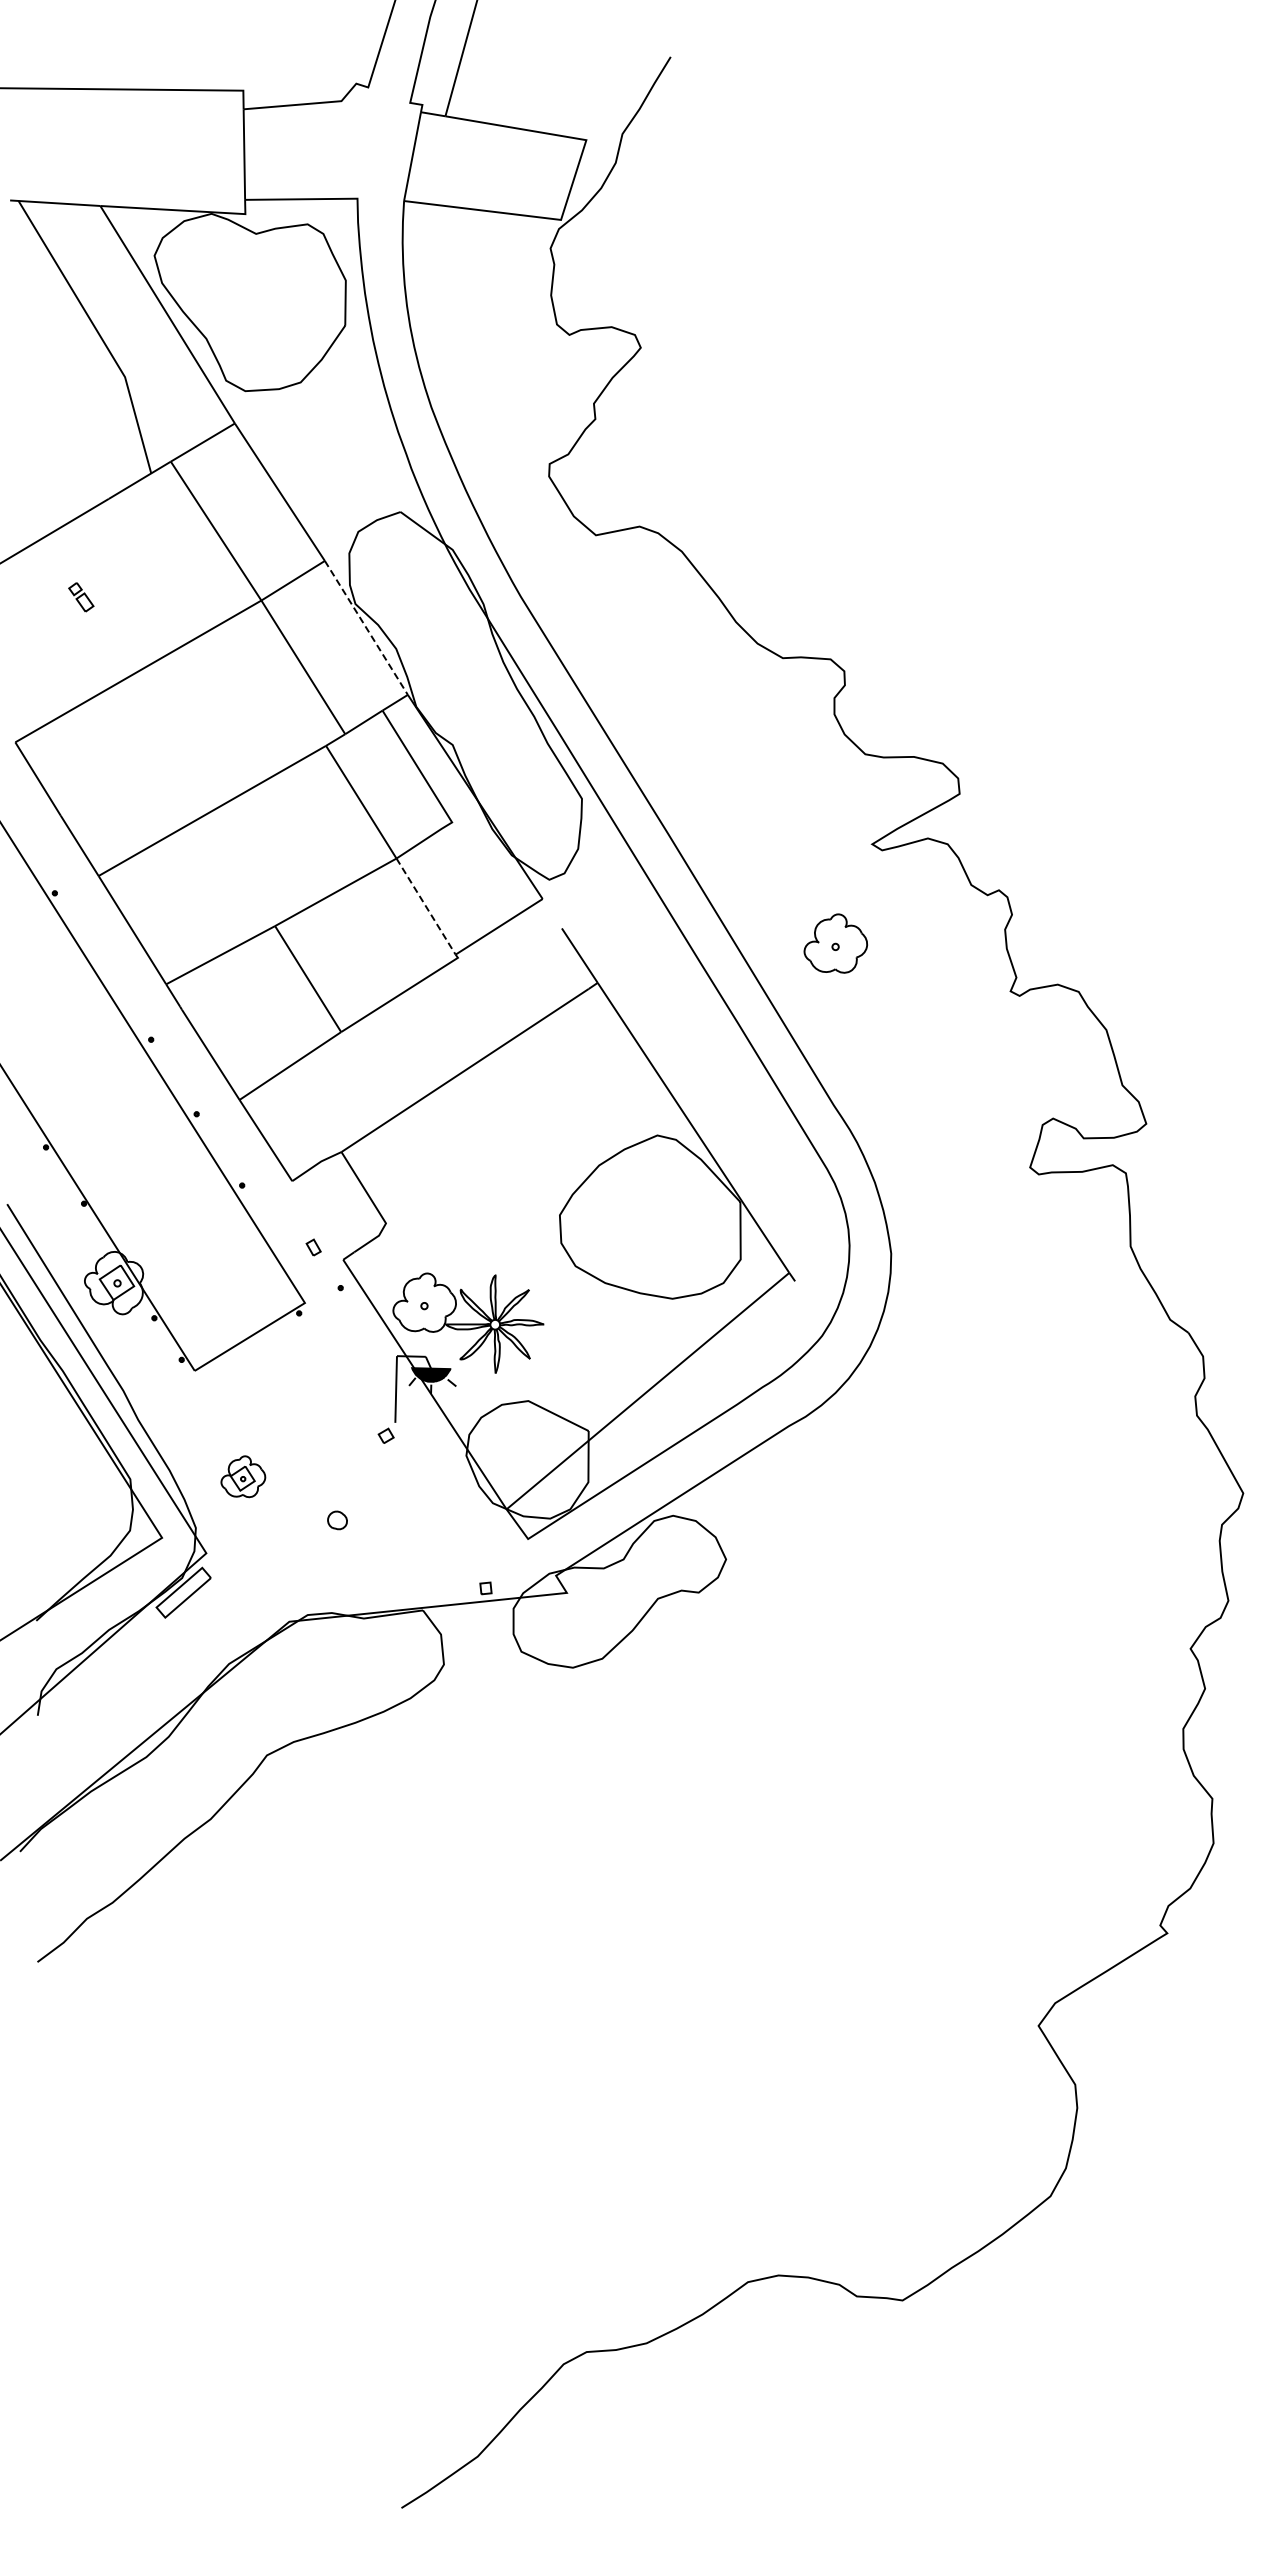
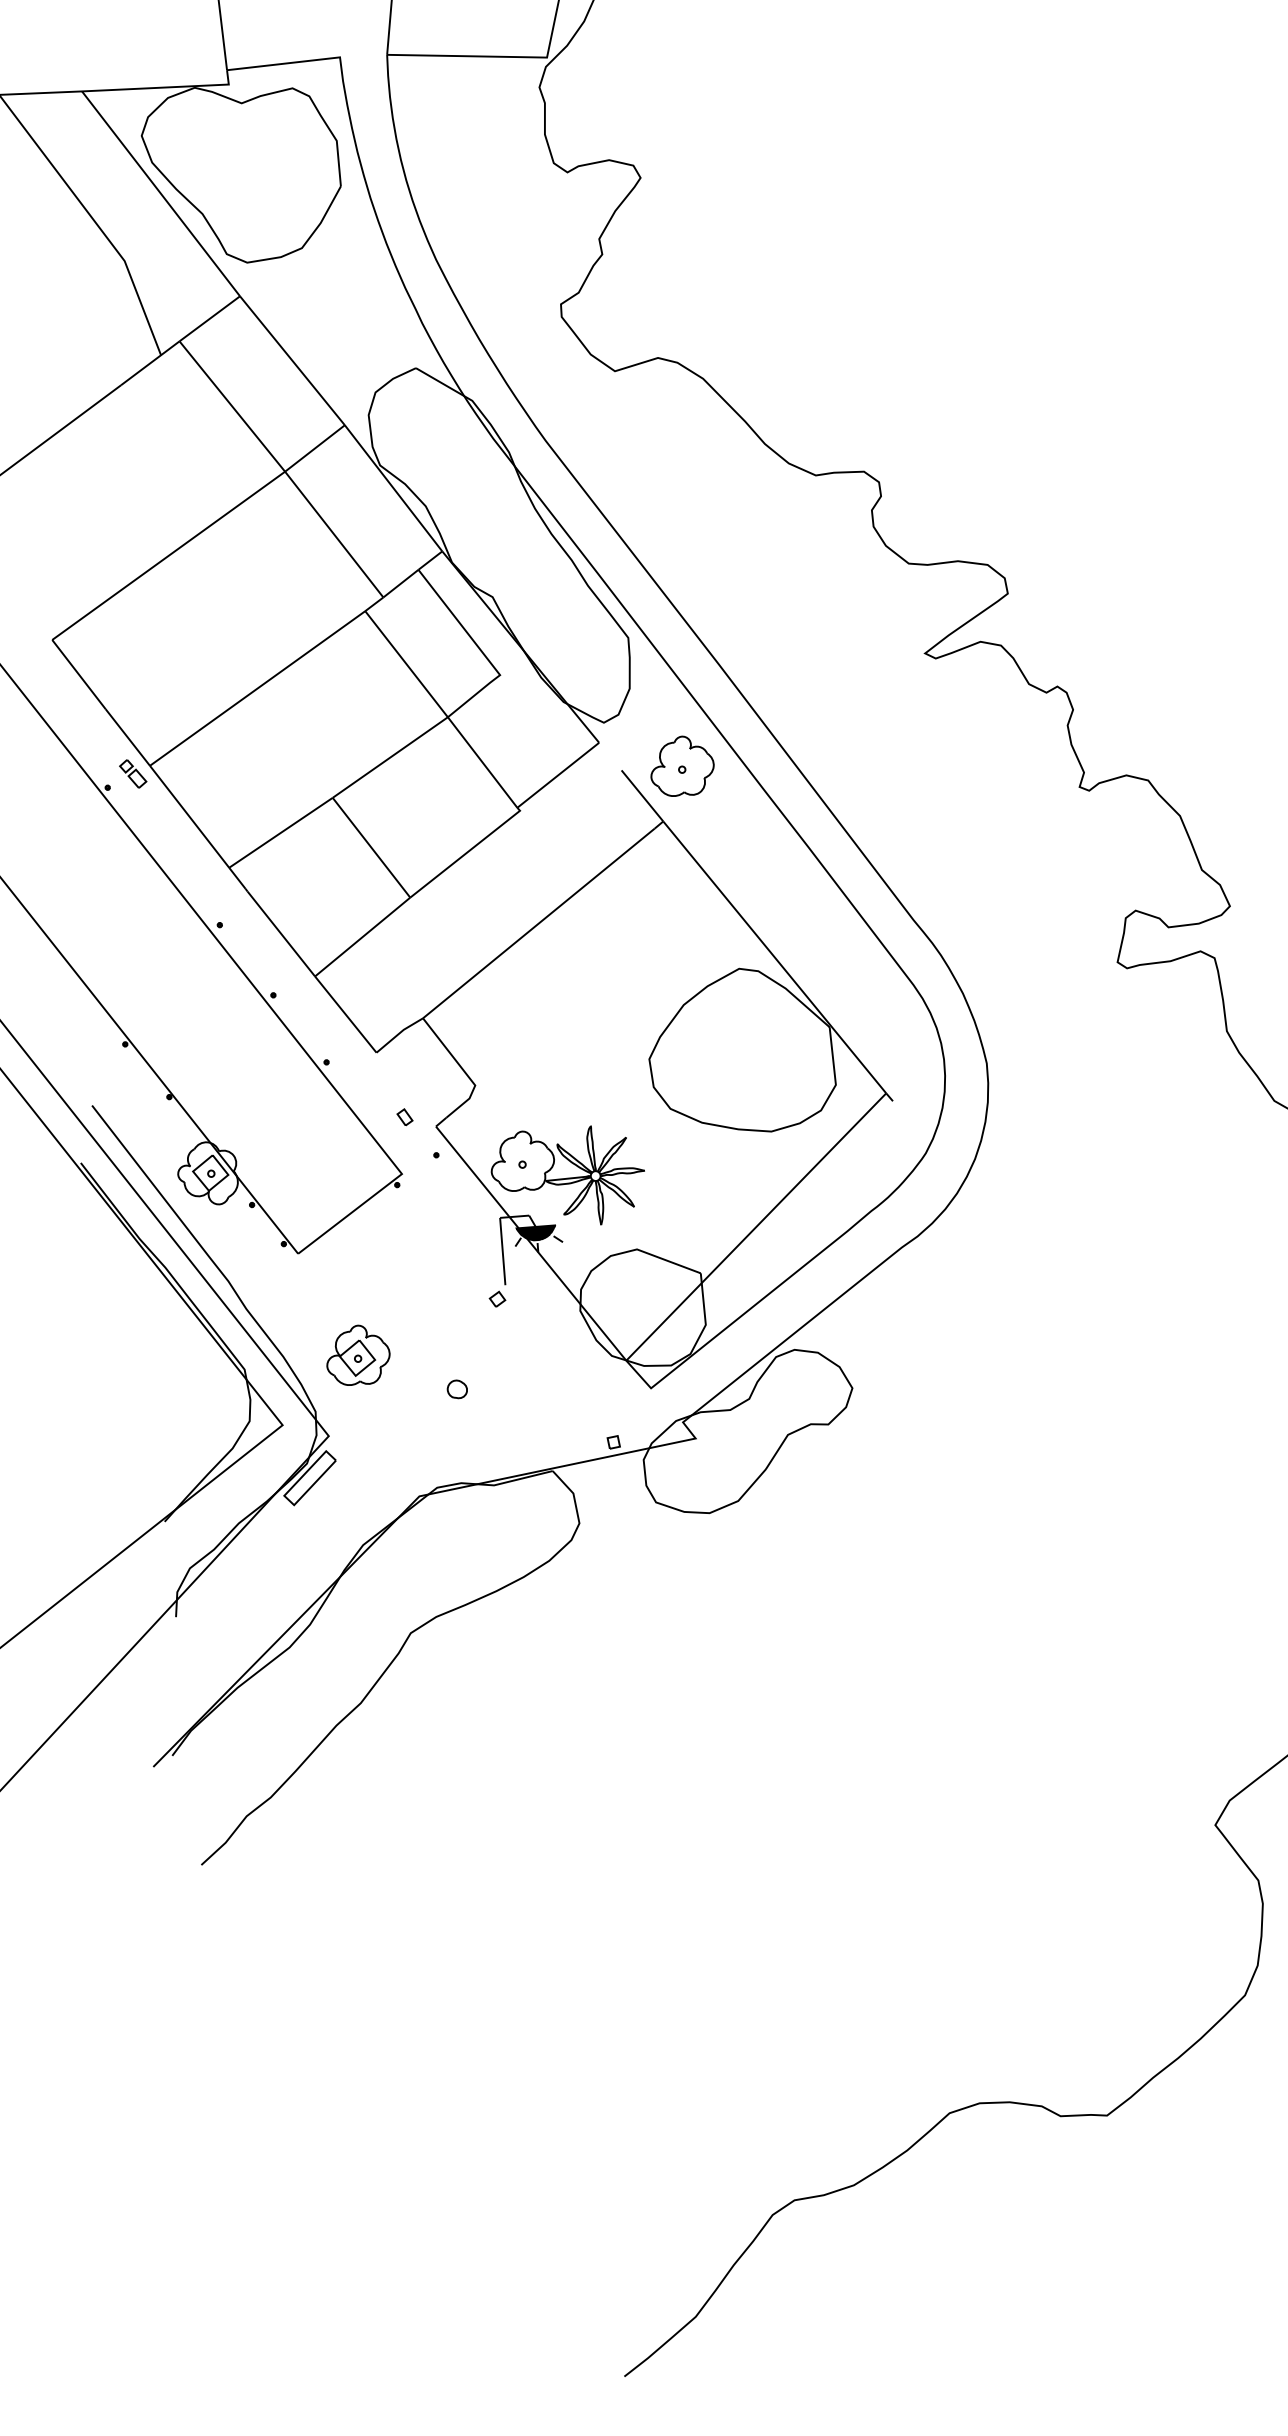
part: (81, 597) -> (133, 774), moved
line: (366, 627) -> (393, 487), dashed -> solid
line: (426, 907) -> (483, 763), dashed -> solid
part: (835, 943) -> (681, 766), moved
part: (243, 1476) -> (358, 1354), size x1.43

